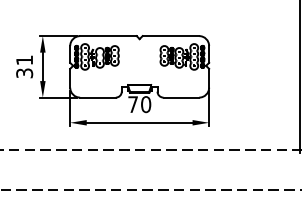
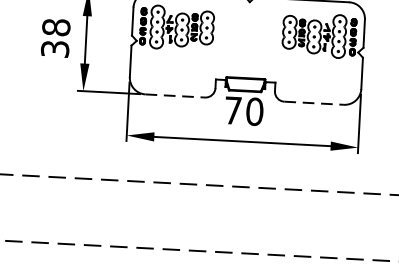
text: (24, 60) -> (56, 27), 31 -> 38
line: (98, 97) -> (176, 95), solid -> dashed
line: (181, 97) -> (314, 103), solid -> dashed

